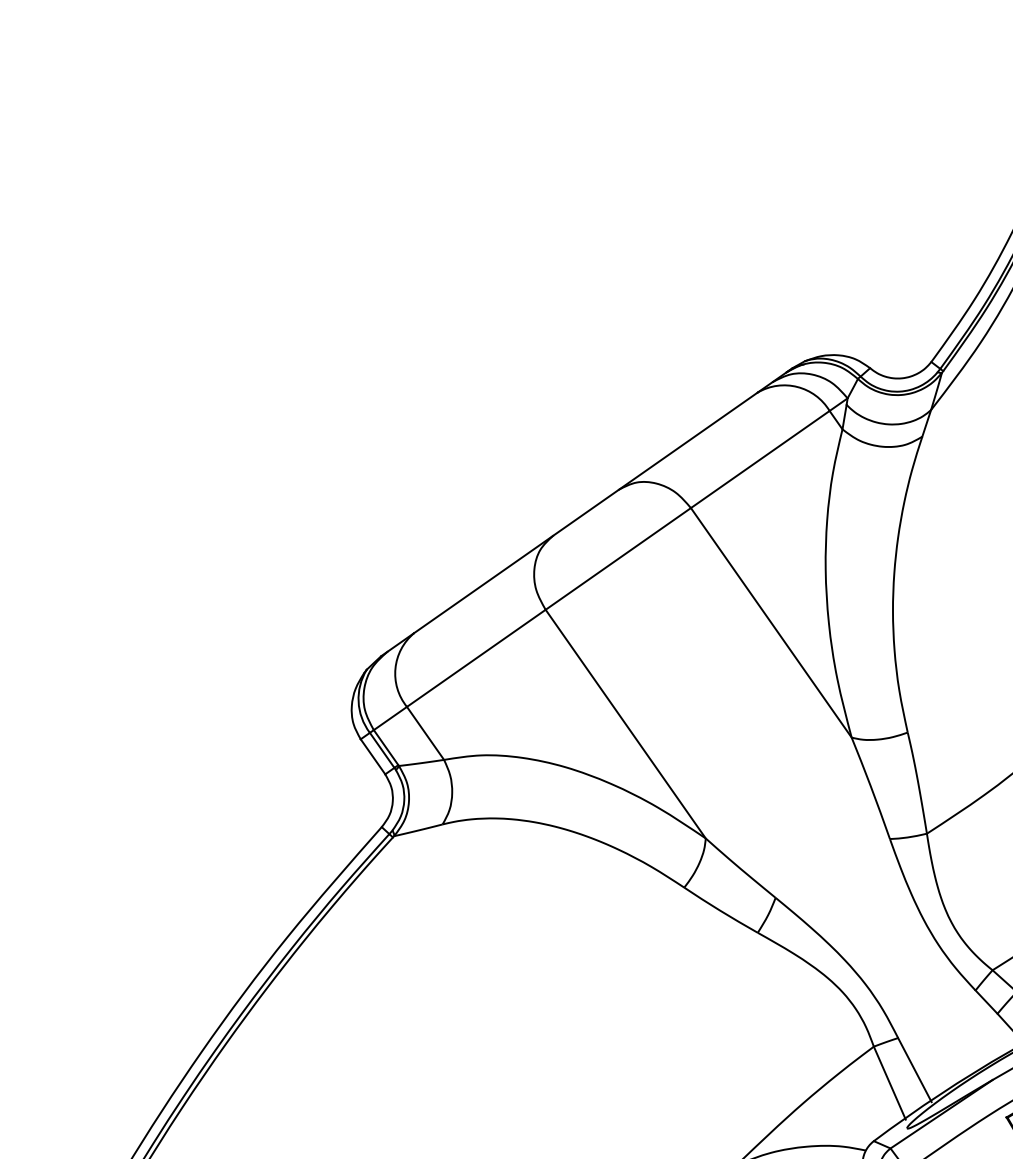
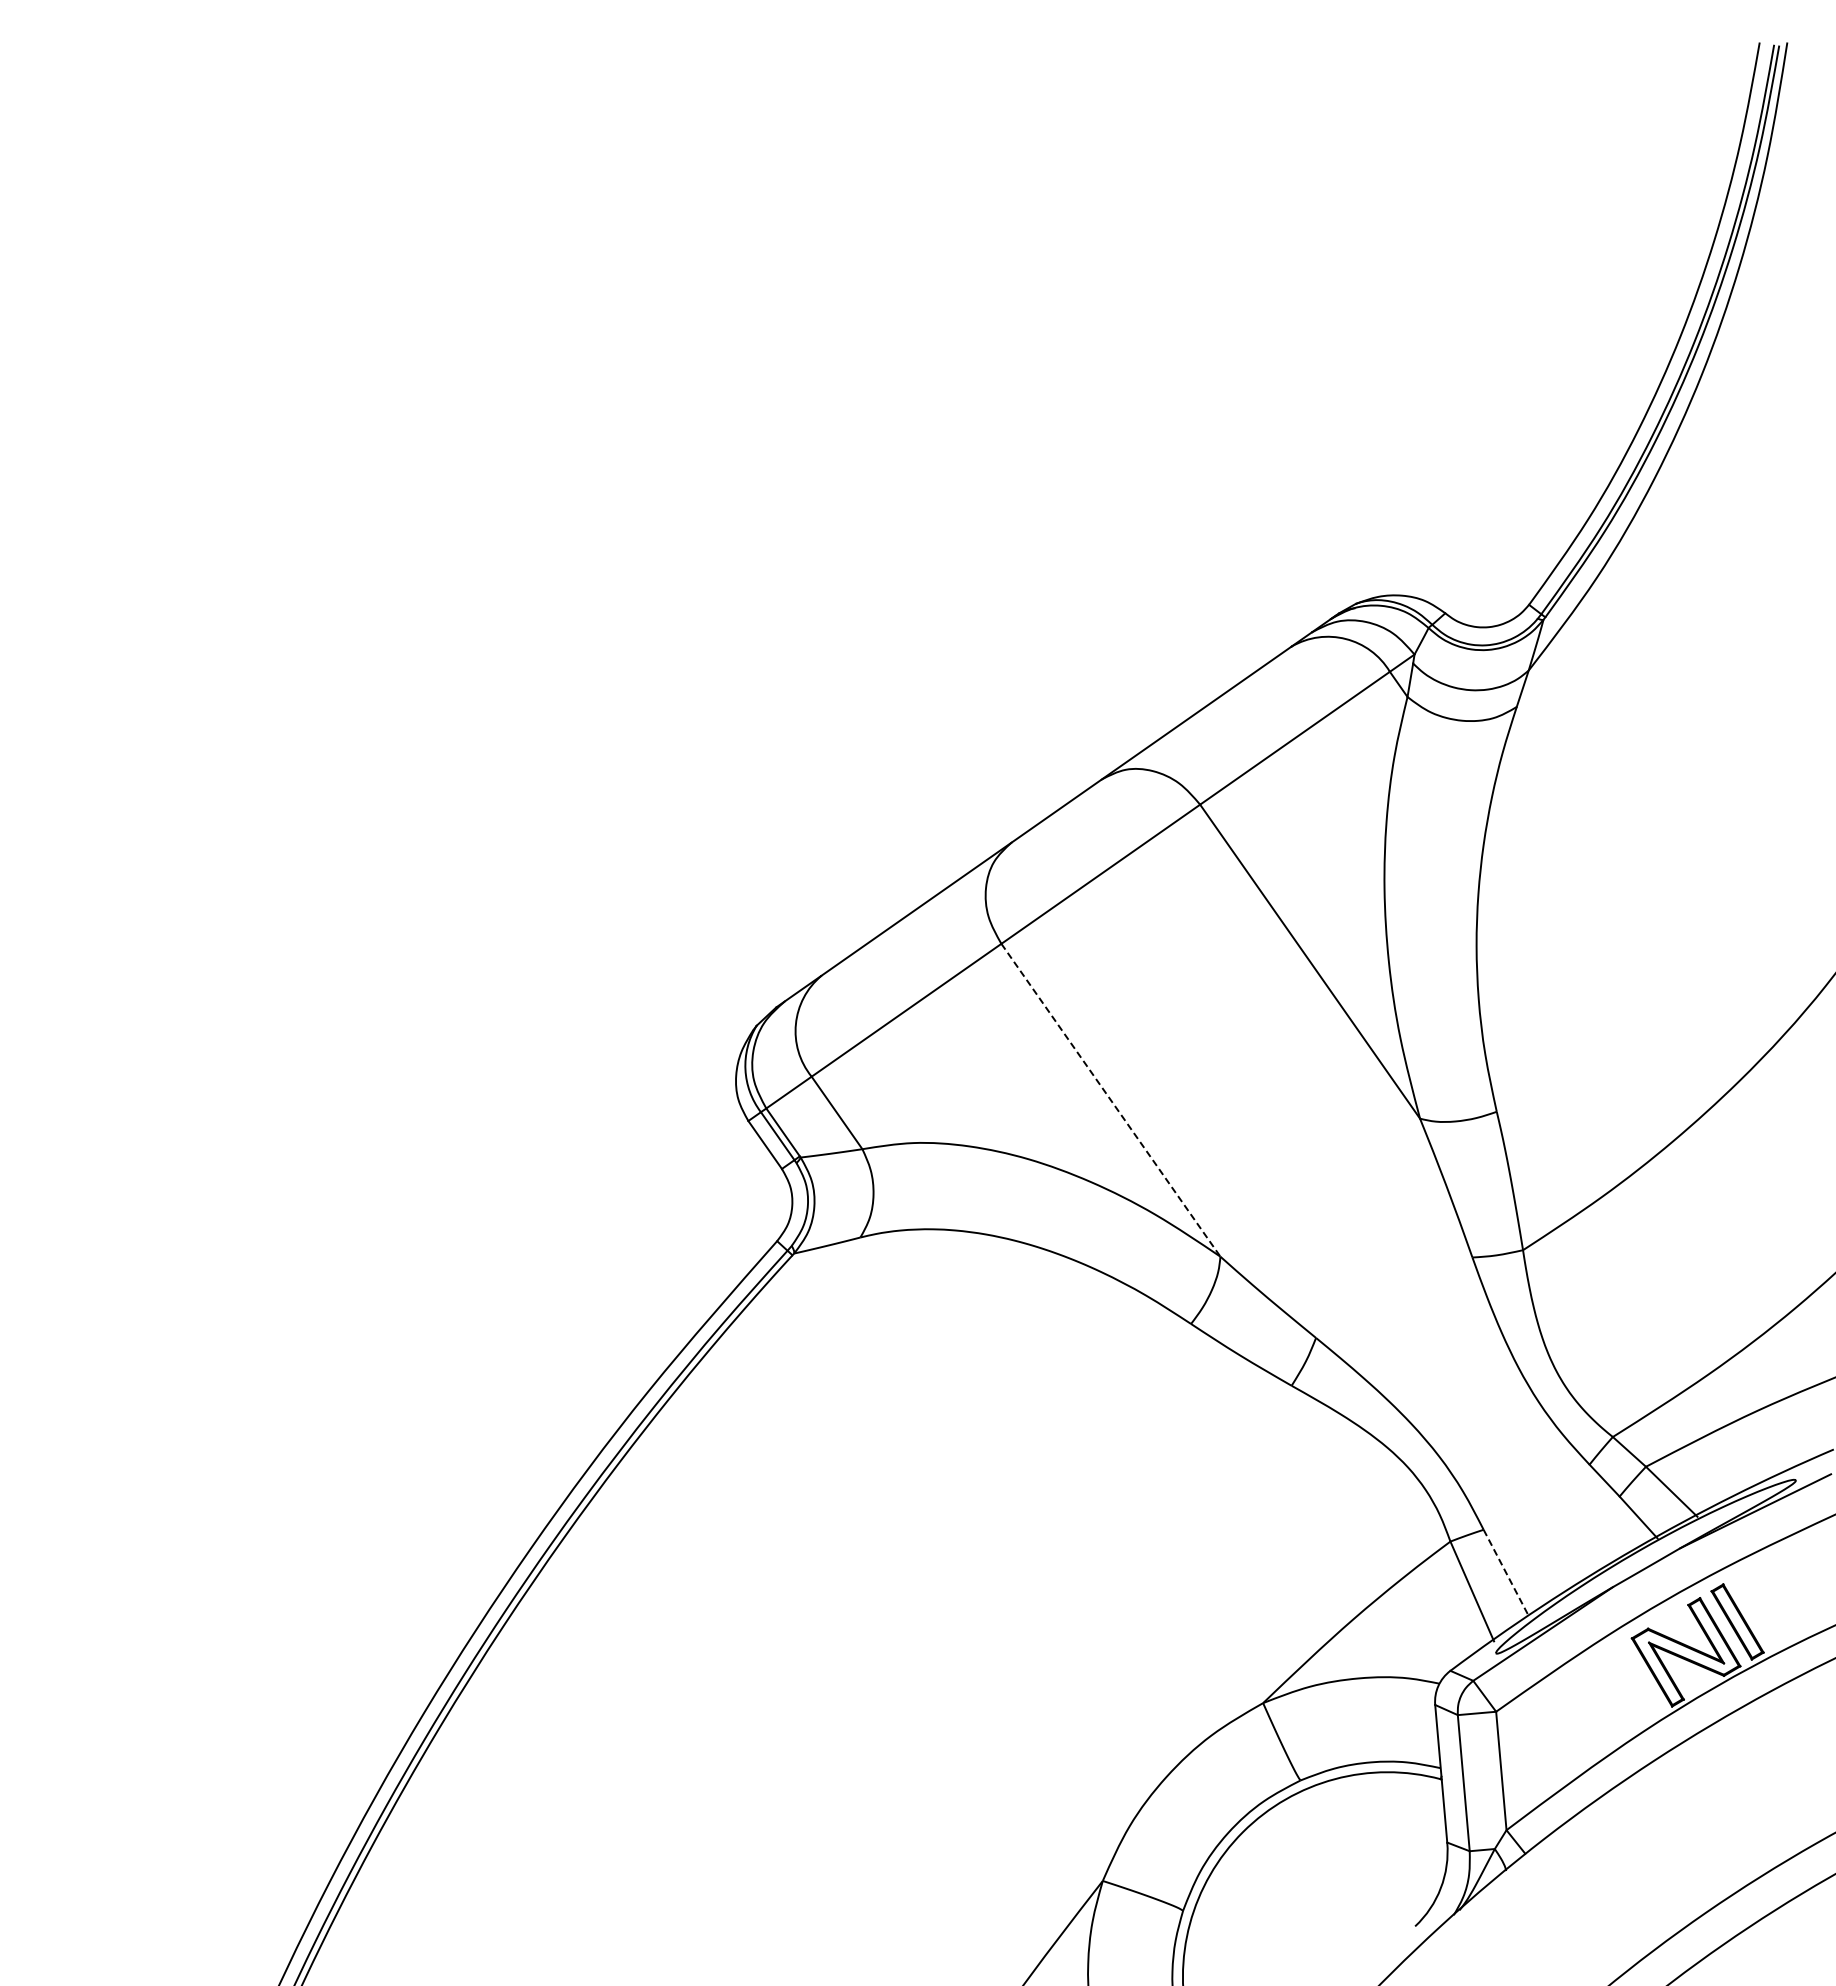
line: (625, 724) -> (1110, 1100), solid -> dashed
line: (914, 1070) -> (1506, 1574), solid -> dashed

